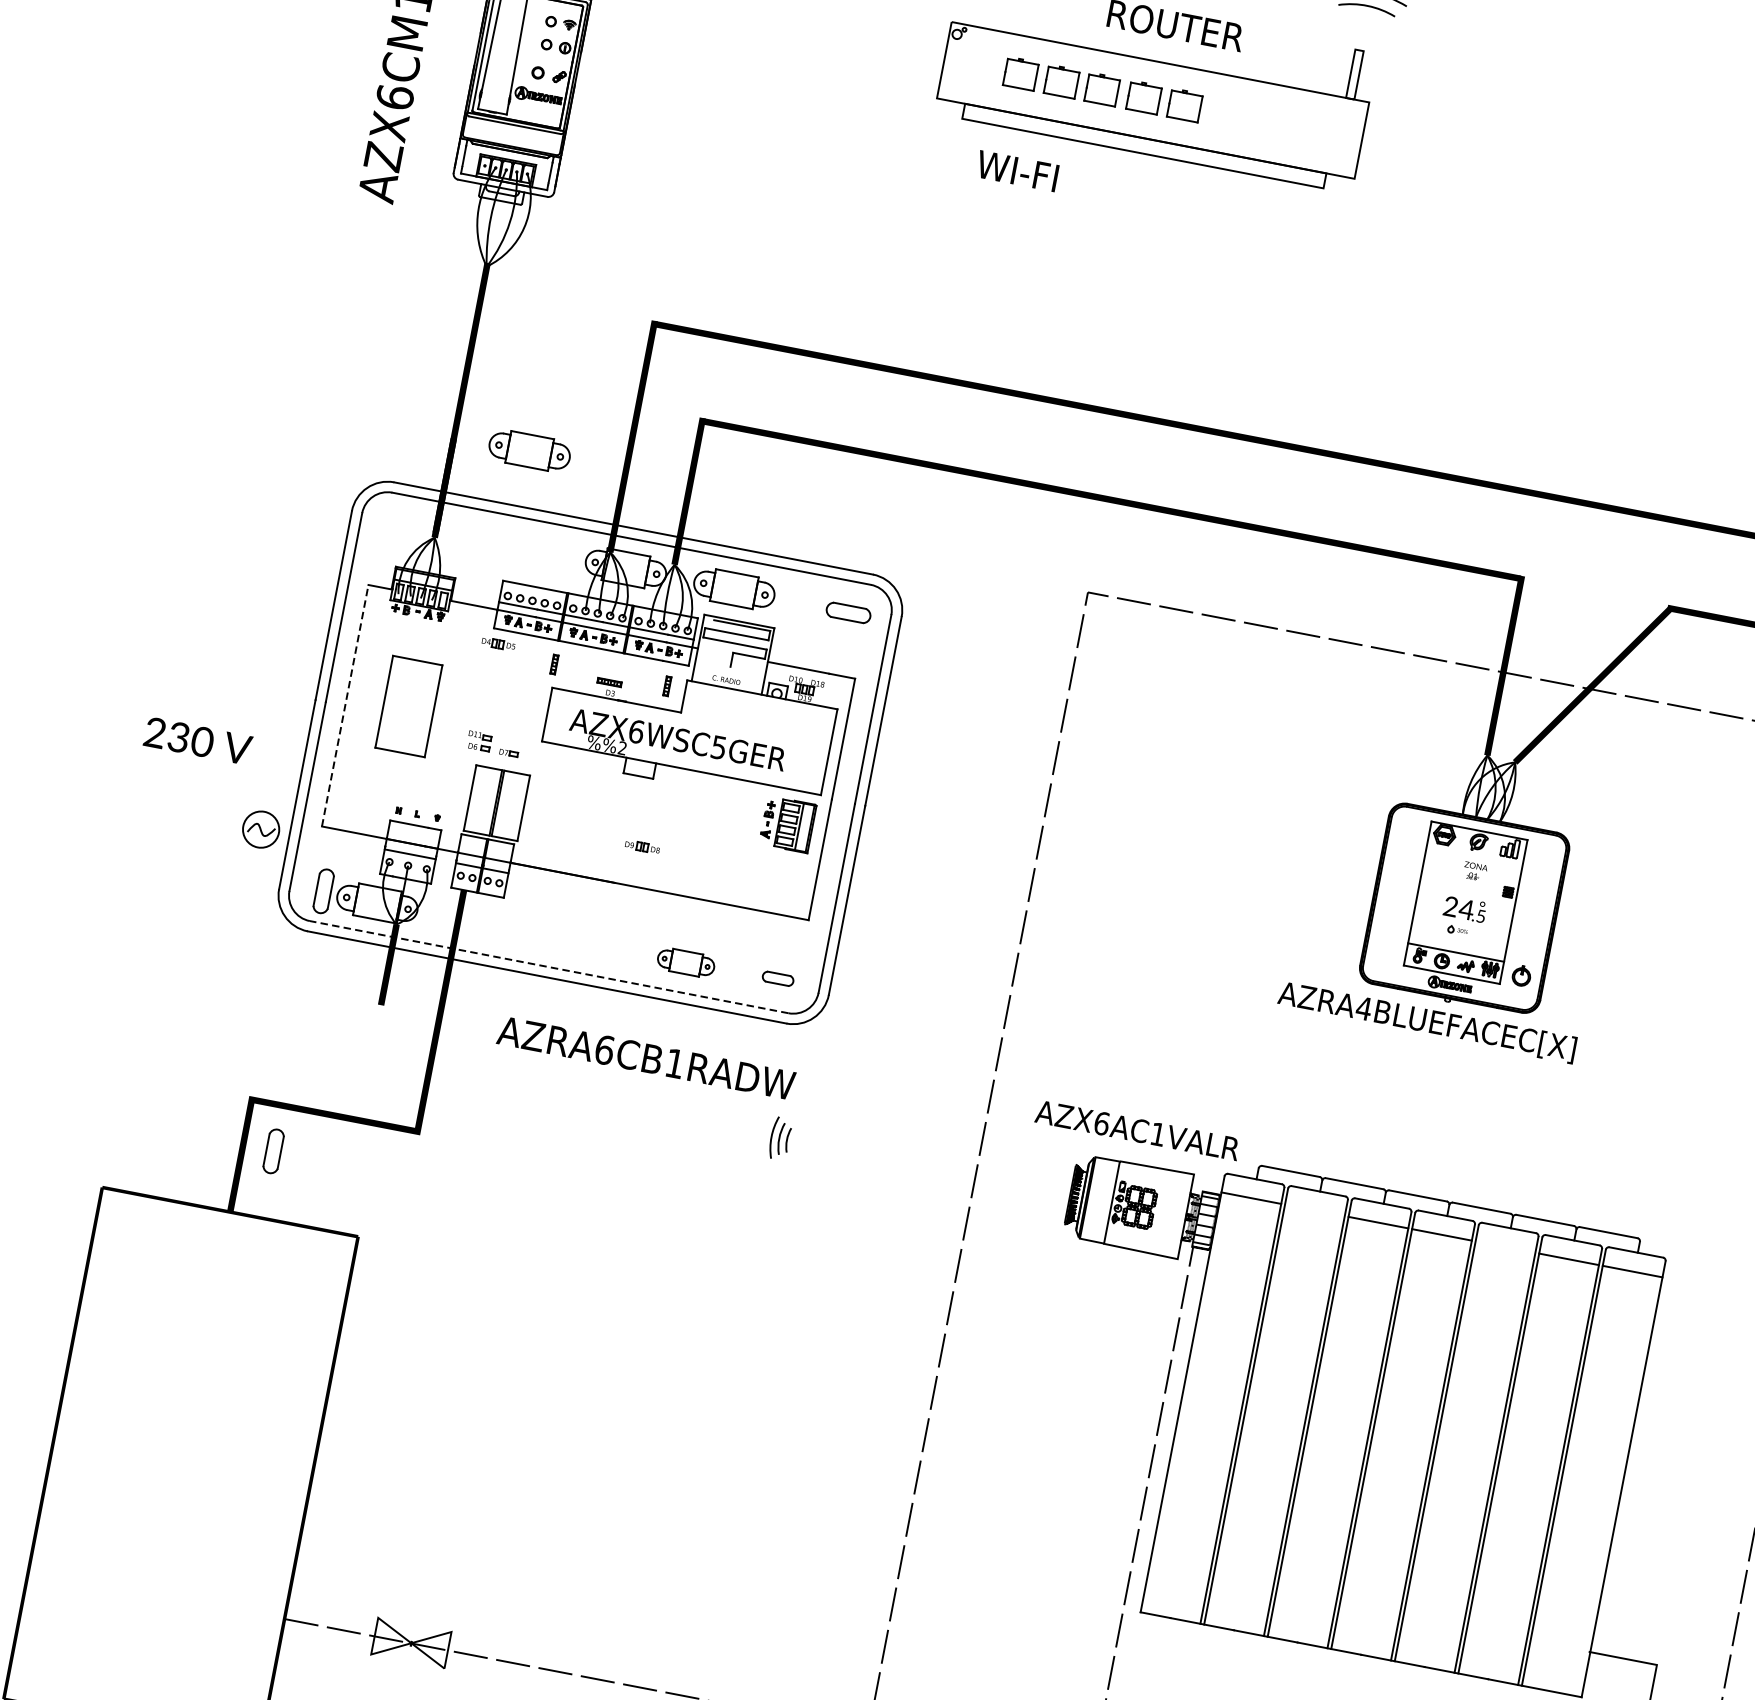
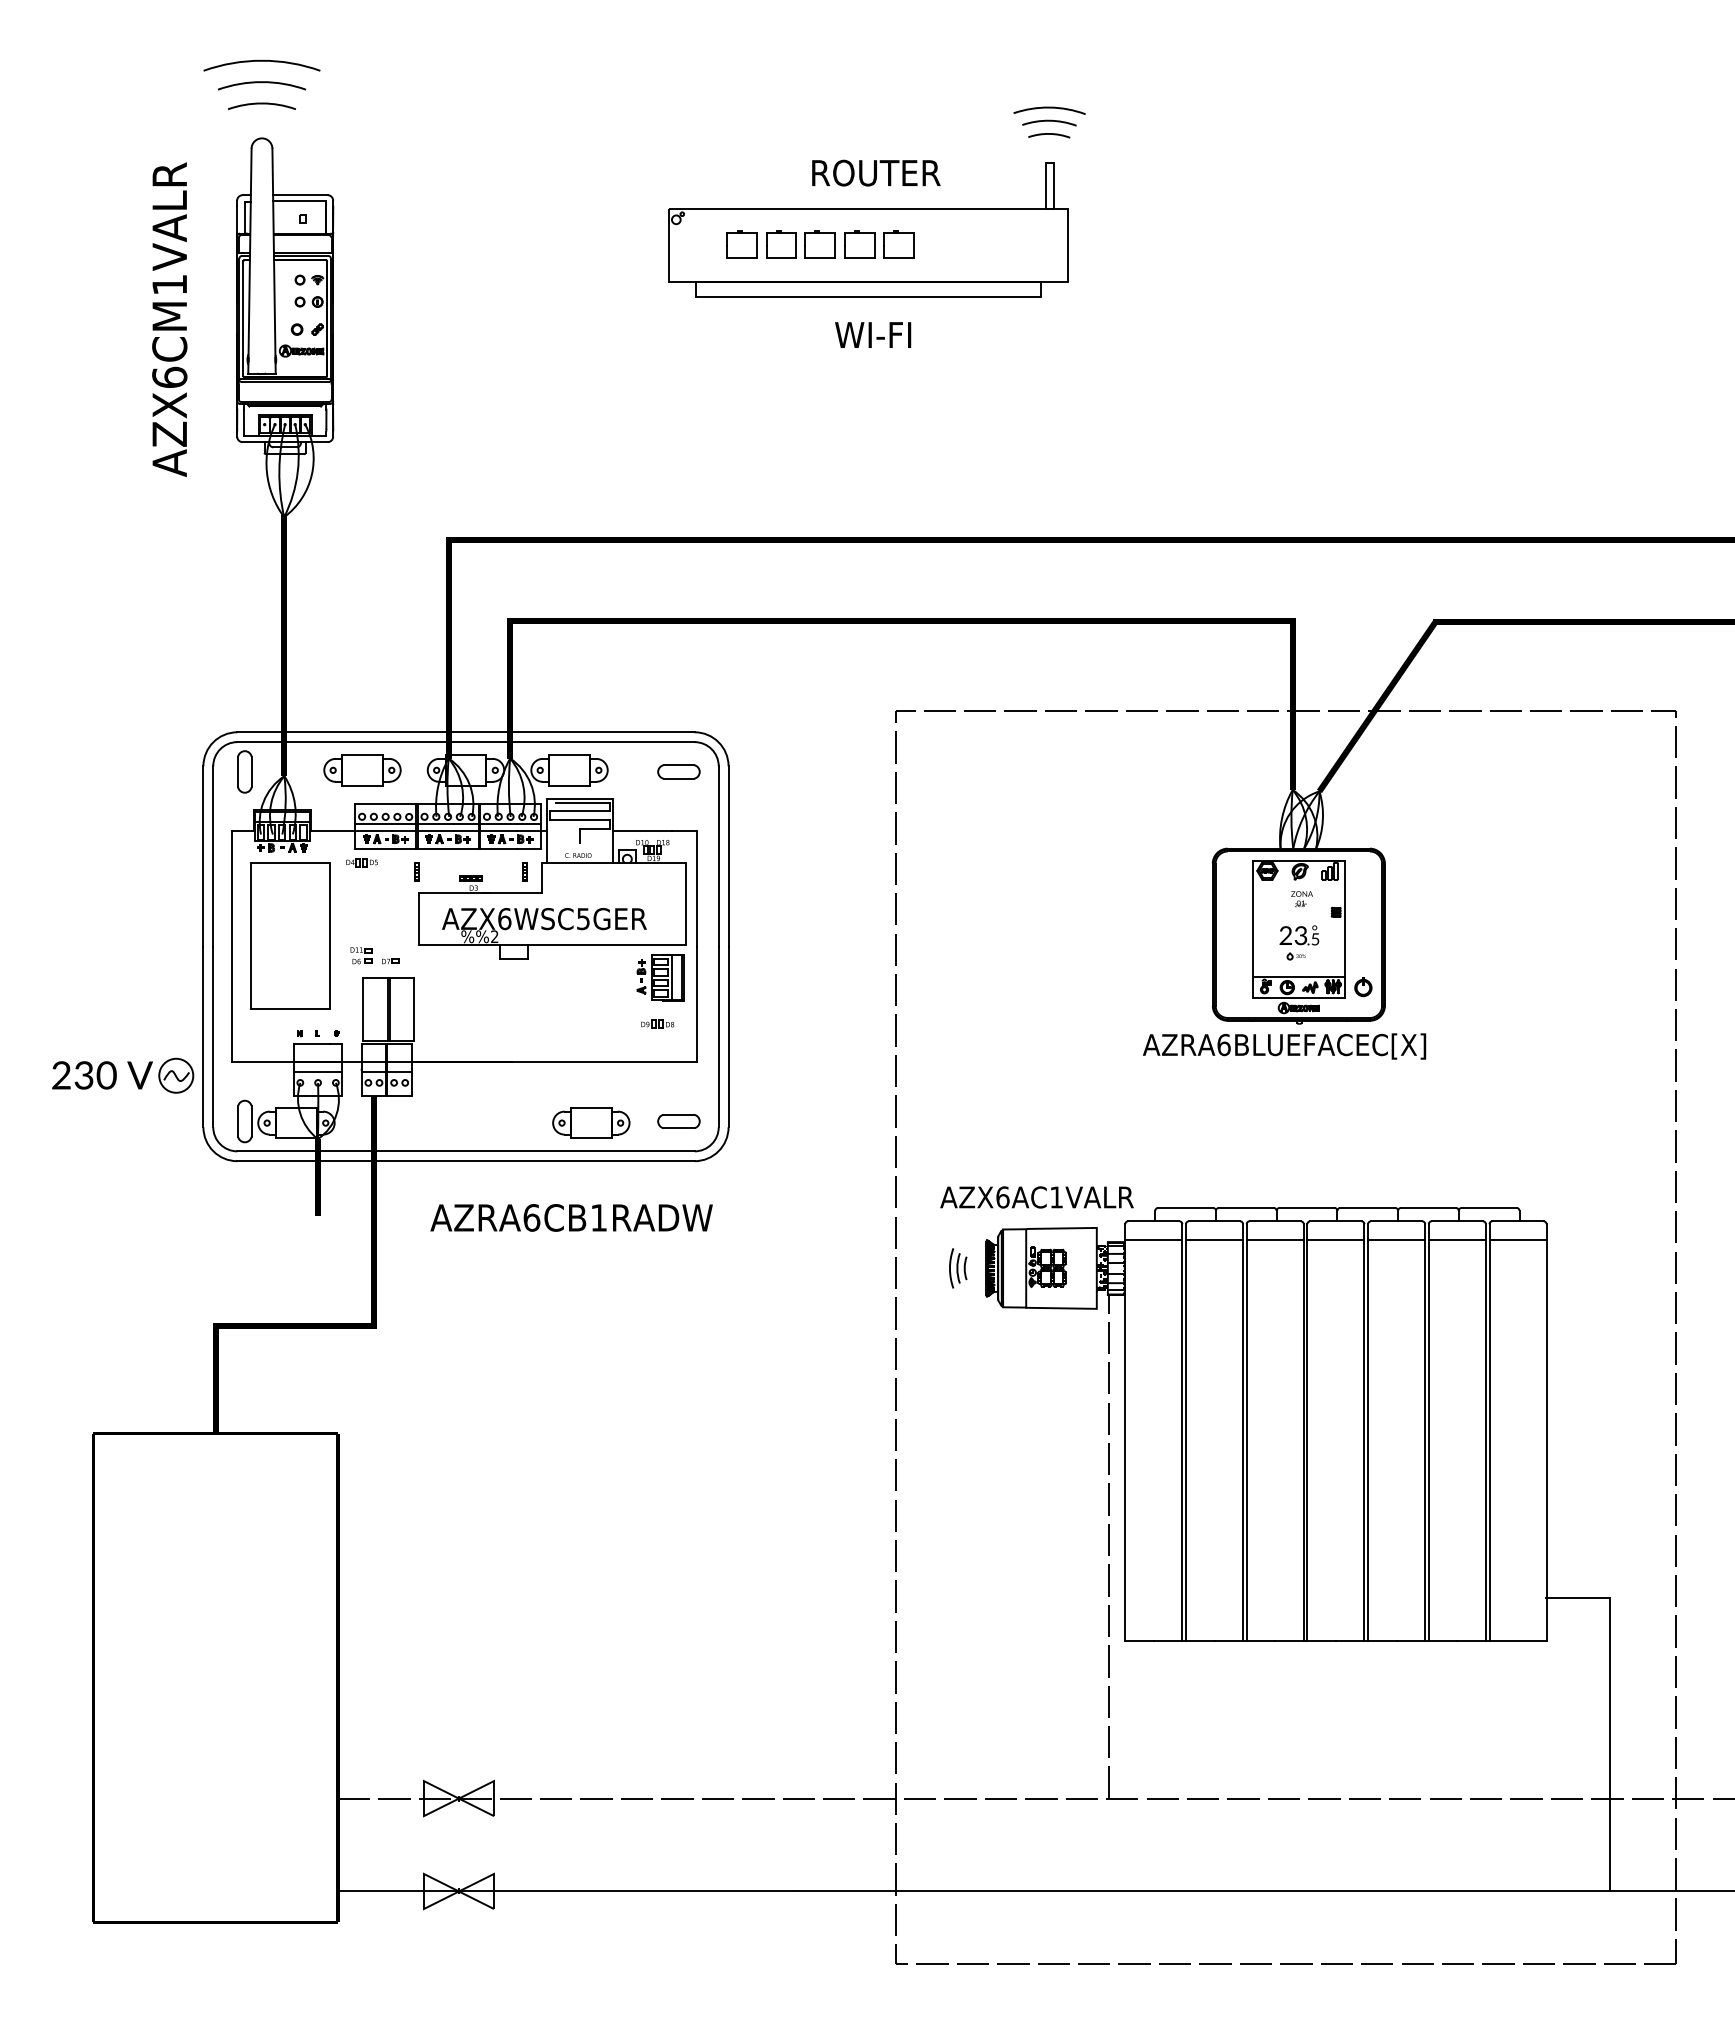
arc: (1364, 20) -> (1049, 134), added
text: (1017, 170) -> (873, 334), moved
part: (529, 451) -> (362, 770), moved
line: (345, 705) -> (231, 946), dashed -> solid
part: (408, 705) -> (290, 935), size x1.67
text: (198, 741) -> (102, 1075), moved
part: (642, 846) -> (657, 1023), moved
text: (1466, 909) -> (1300, 935), 24 -> 23
part: (686, 962) -> (591, 1122), size x1.43
line: (549, 967) -> (466, 1151), dashed -> solid
part: (777, 978) -> (678, 1121), size x1.43
text: (1363, 1007) -> (1223, 1044), AZRA4BLUEFACEC[X] -> AZRA6BLUEFACEC[X]
part: (780, 1138) -> (958, 1268), moved
part: (273, 1150) -> (244, 771), moved
line: (1314, 1210) -> (1214, 1239), added
line: (1505, 1246) -> (1396, 1239), added

